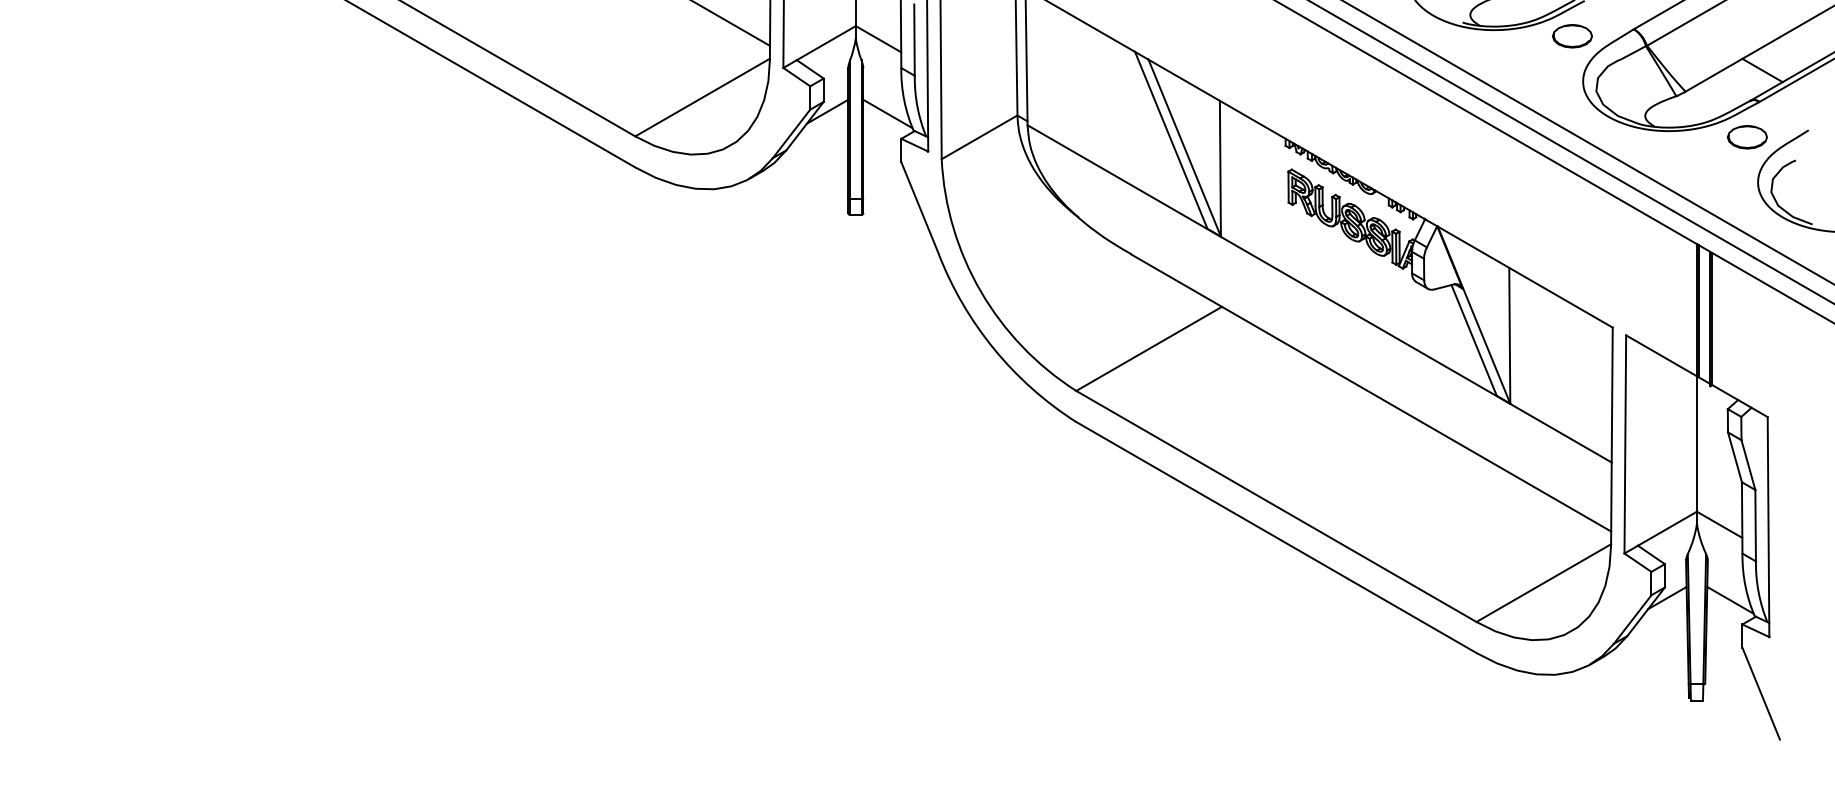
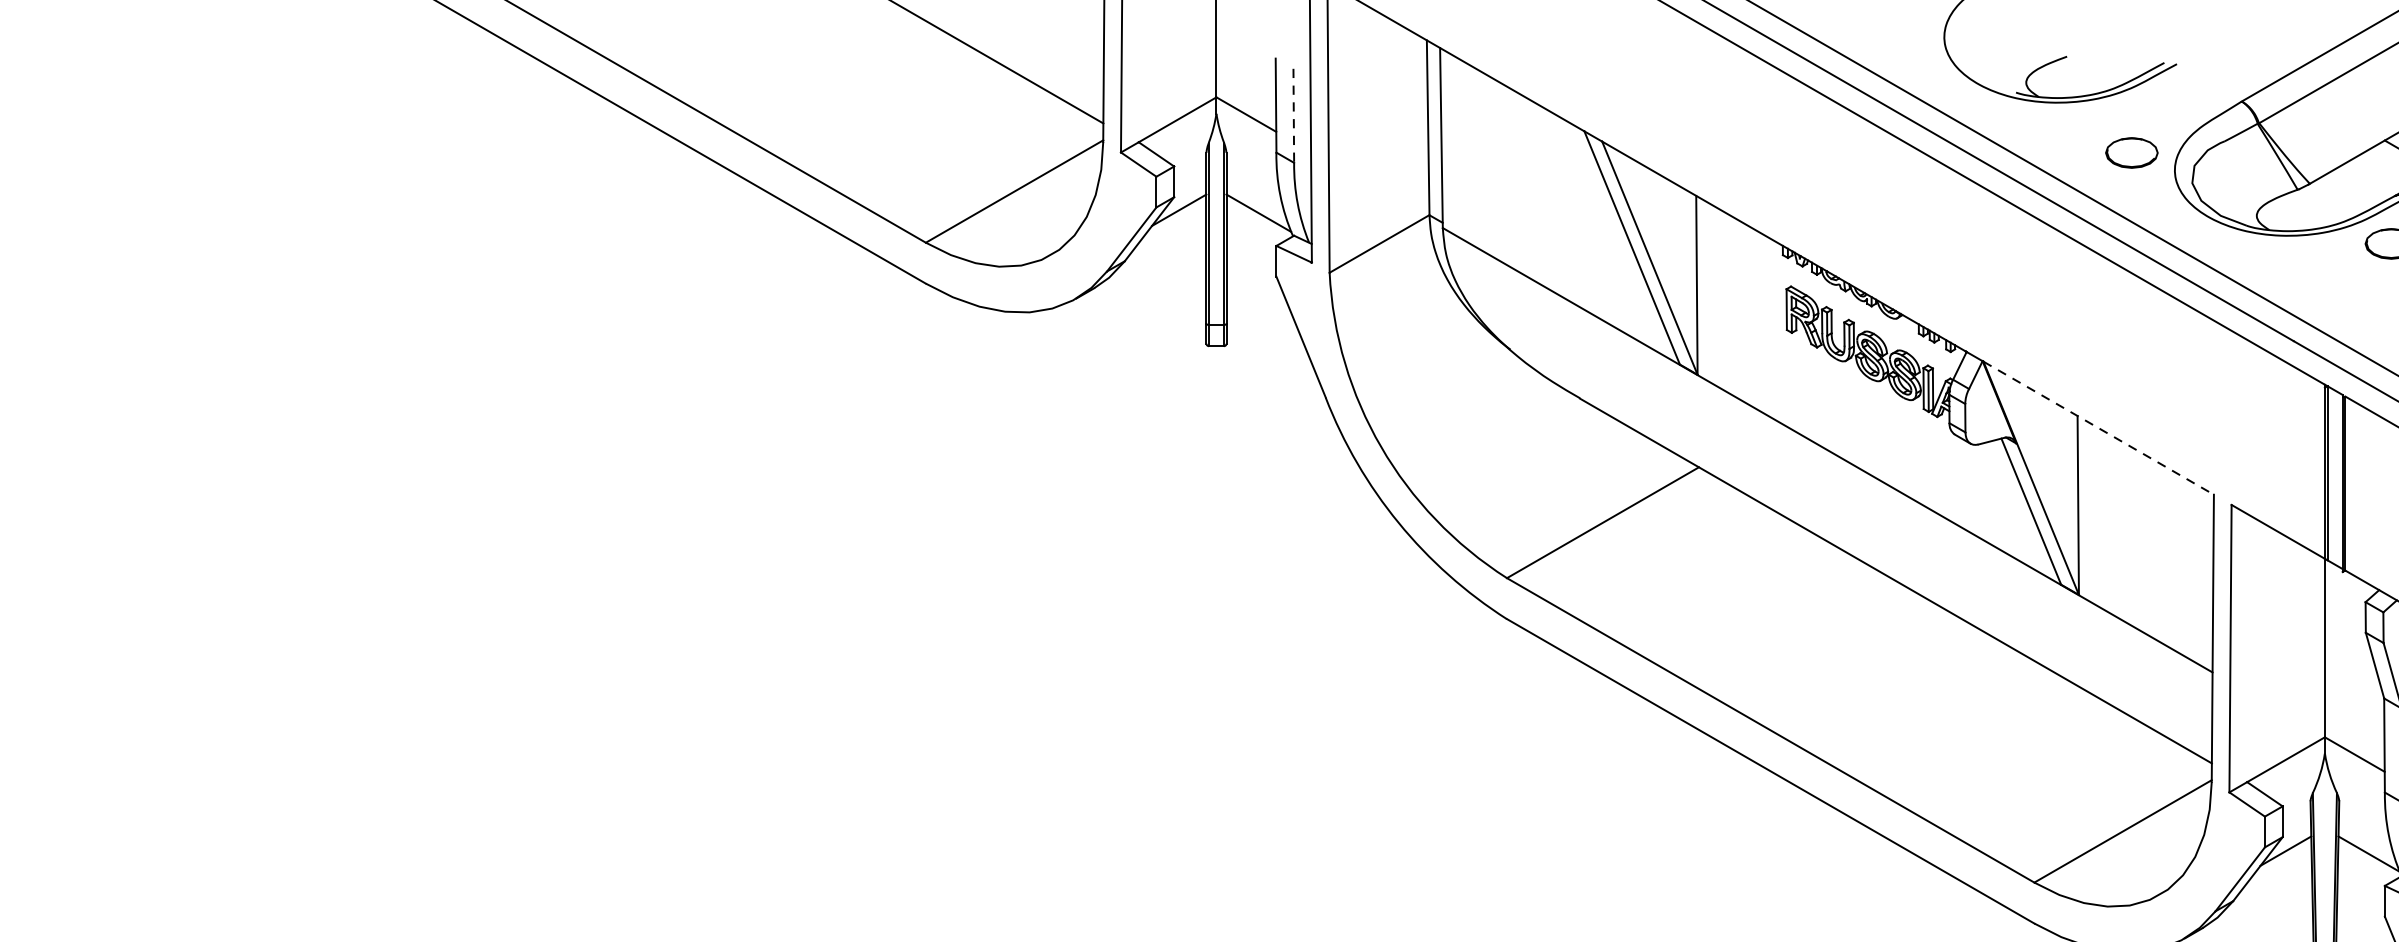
part: (1572, 36) -> (2131, 153), moved
line: (914, 40) -> (1293, 116), solid -> dashed
line: (1525, 277) -> (2098, 428), solid -> dashed

